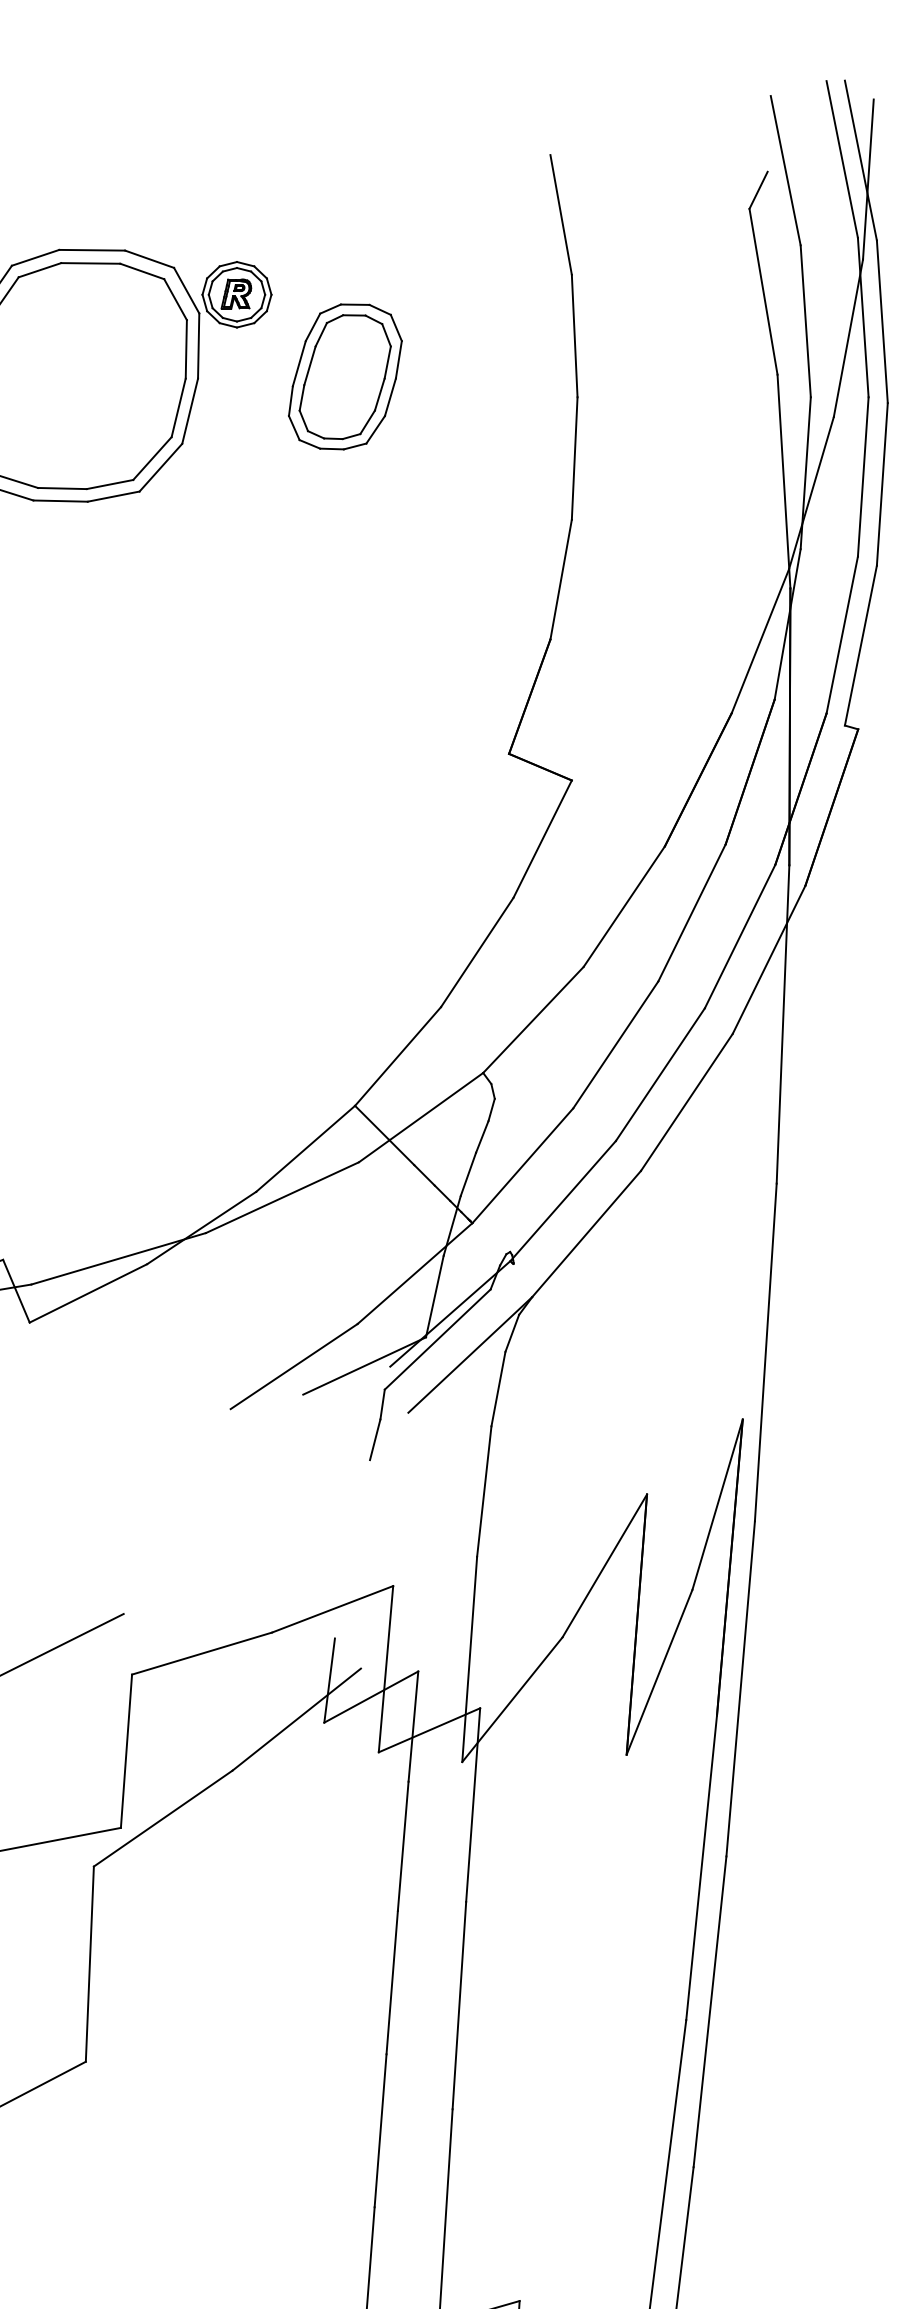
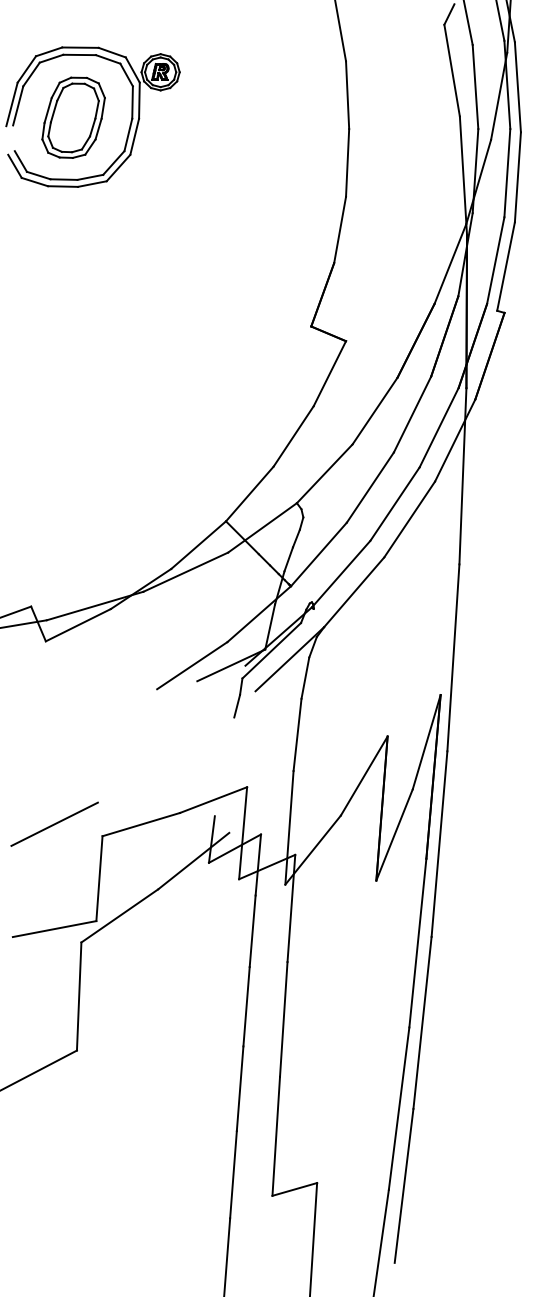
part: (345, 376) -> (73, 117), moved

